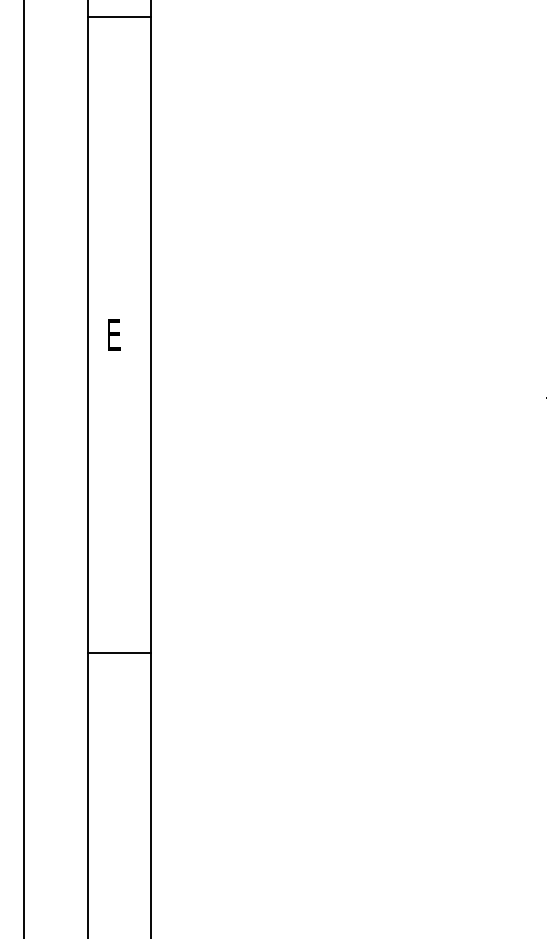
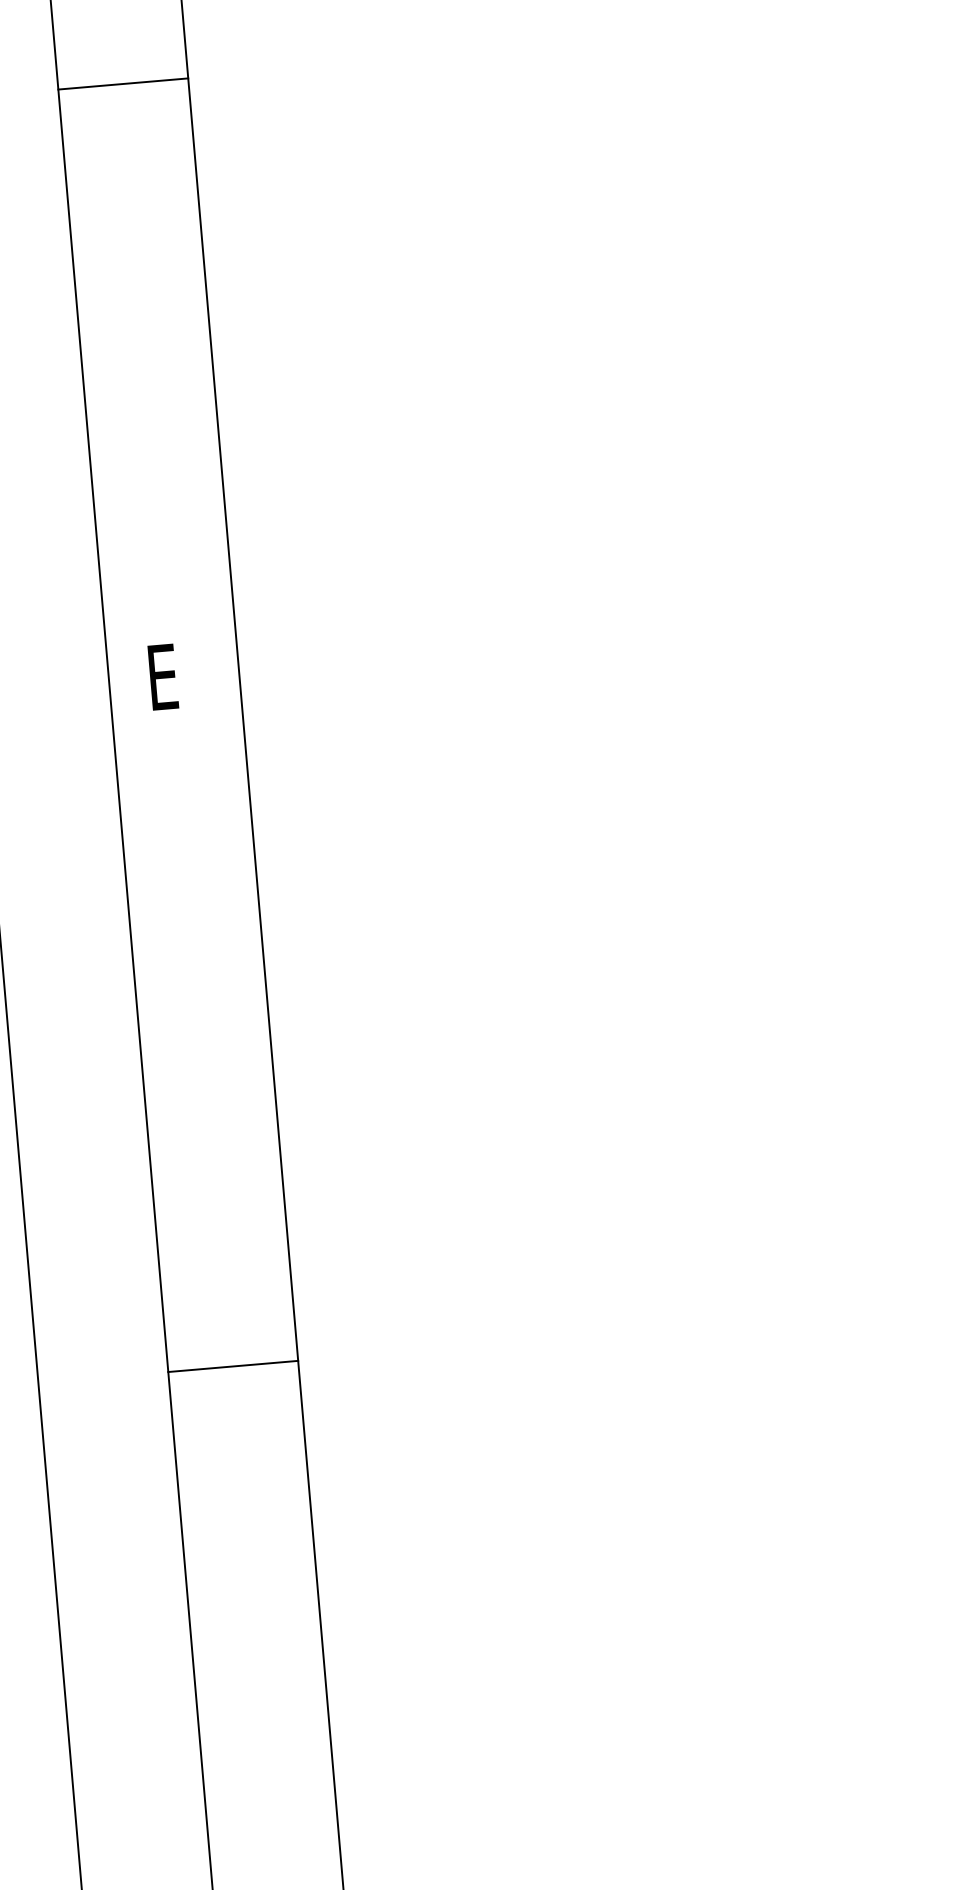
line: (119, 16) -> (123, 83), moved
line: (119, 653) -> (233, 1367), moved

